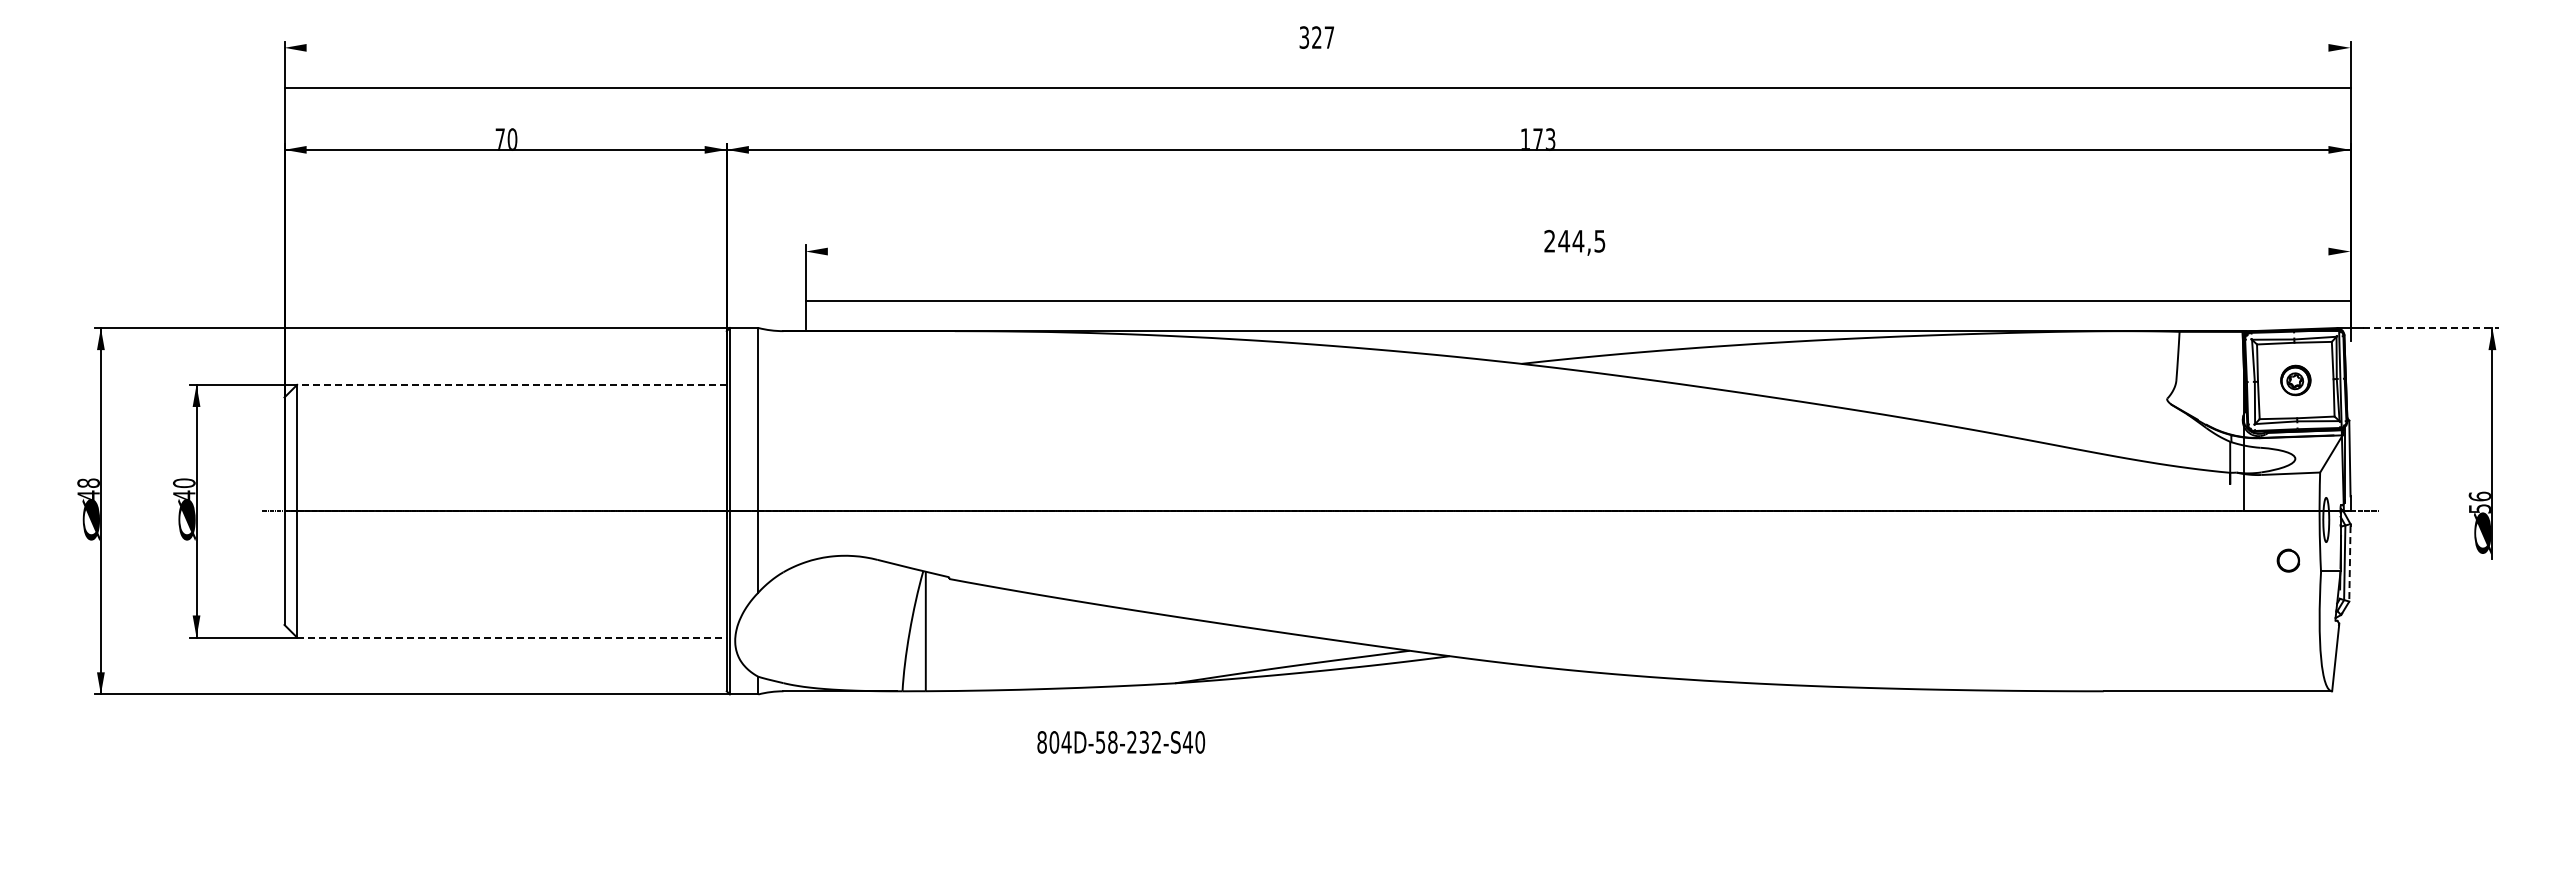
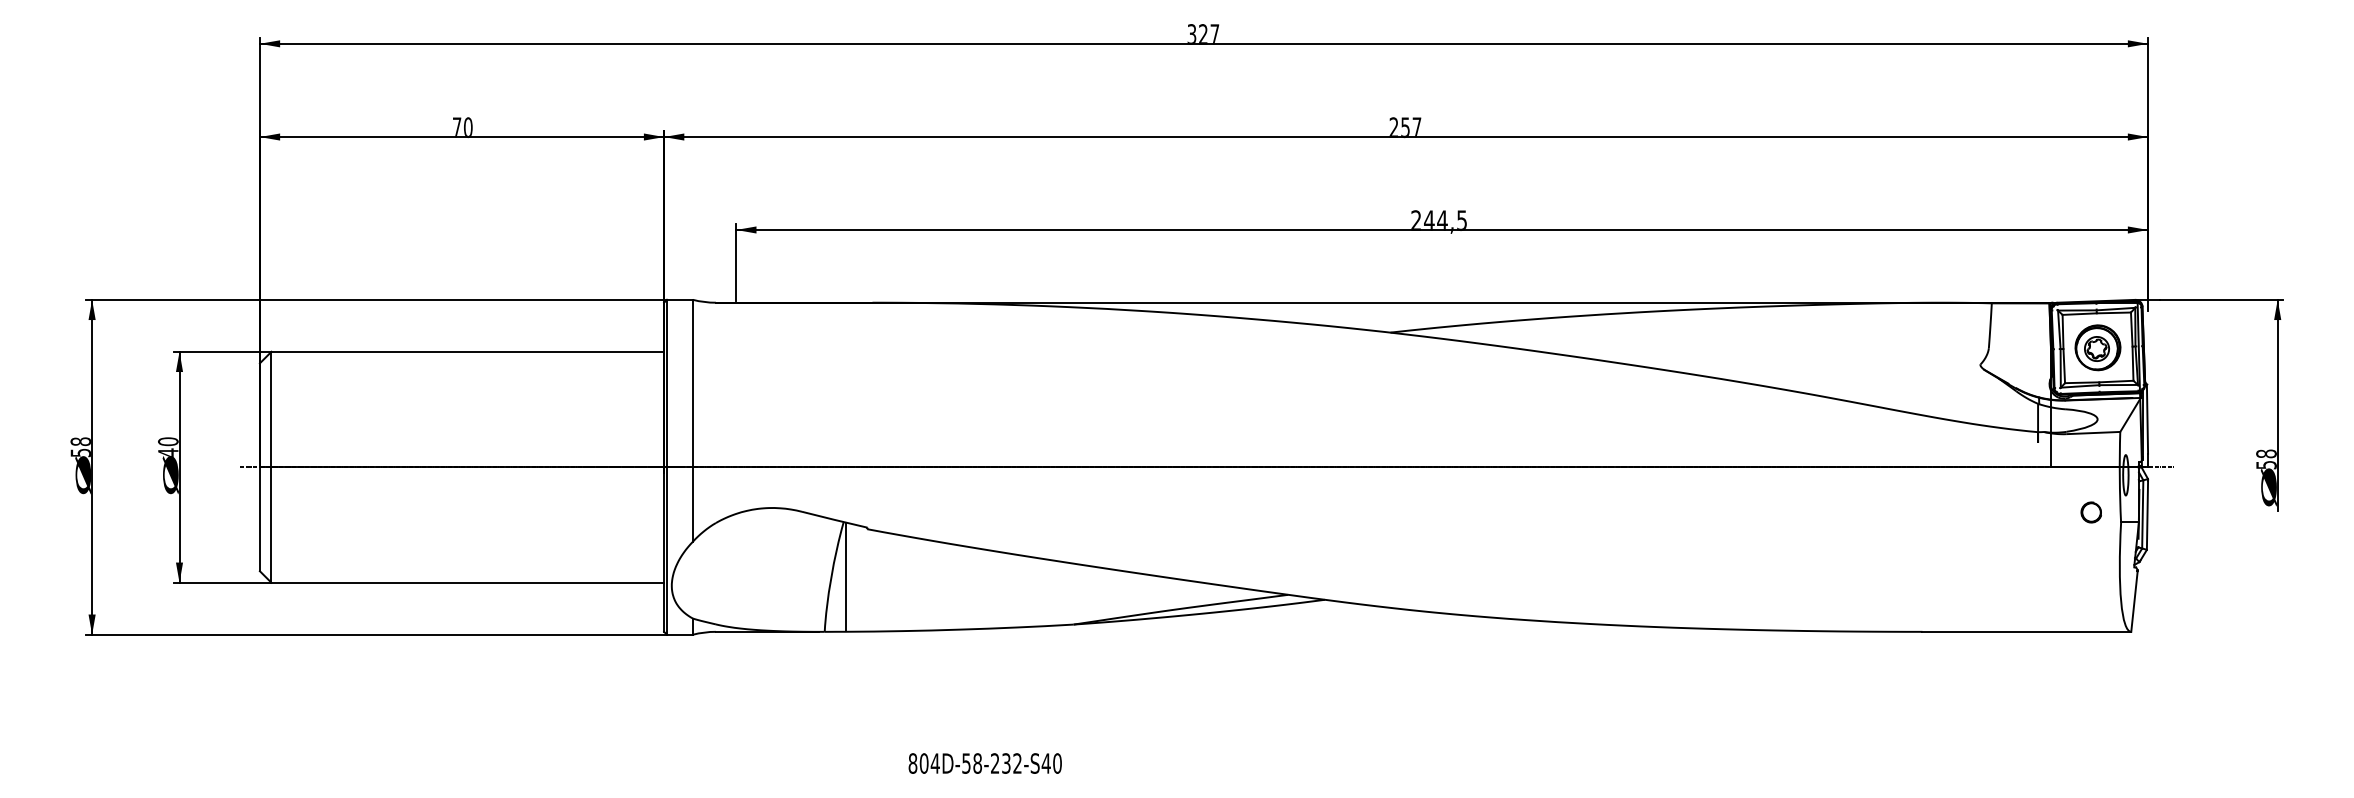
line: (1317, 87) -> (1203, 43), moved
text: (1537, 138) -> (1405, 126), 173 -> 257
line: (1577, 300) -> (1441, 229), moved
line: (2430, 328) -> (2221, 300), dashed -> solid
part: (2295, 380) -> (2097, 347), size x1.67
line: (511, 384) -> (467, 351), dashed -> solid
text: (88, 495) -> (80, 452), 48 -> 58
text: (2479, 496) -> (2265, 453), 56 -> 58
line: (2349, 563) -> (2147, 515), dashed -> solid
line: (511, 637) -> (467, 582), dashed -> solid
text: (1121, 742) -> (985, 763), moved

